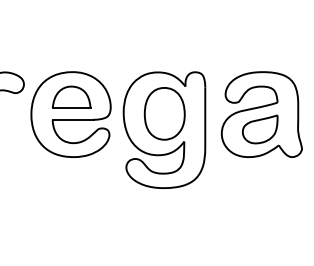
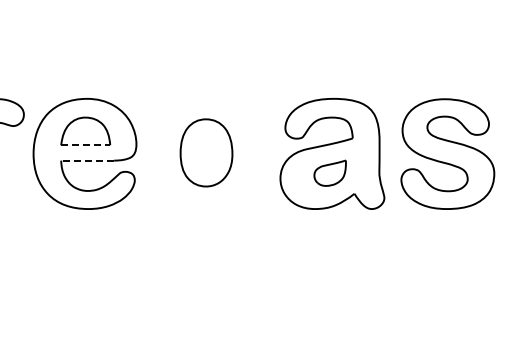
line: (71, 108) -> (85, 145), solid -> dashed
line: (72, 119) -> (87, 160), solid -> dashed
part: (259, 129) -> (329, 173), size x0.7
part: (163, 130) -> (205, 174), removed

